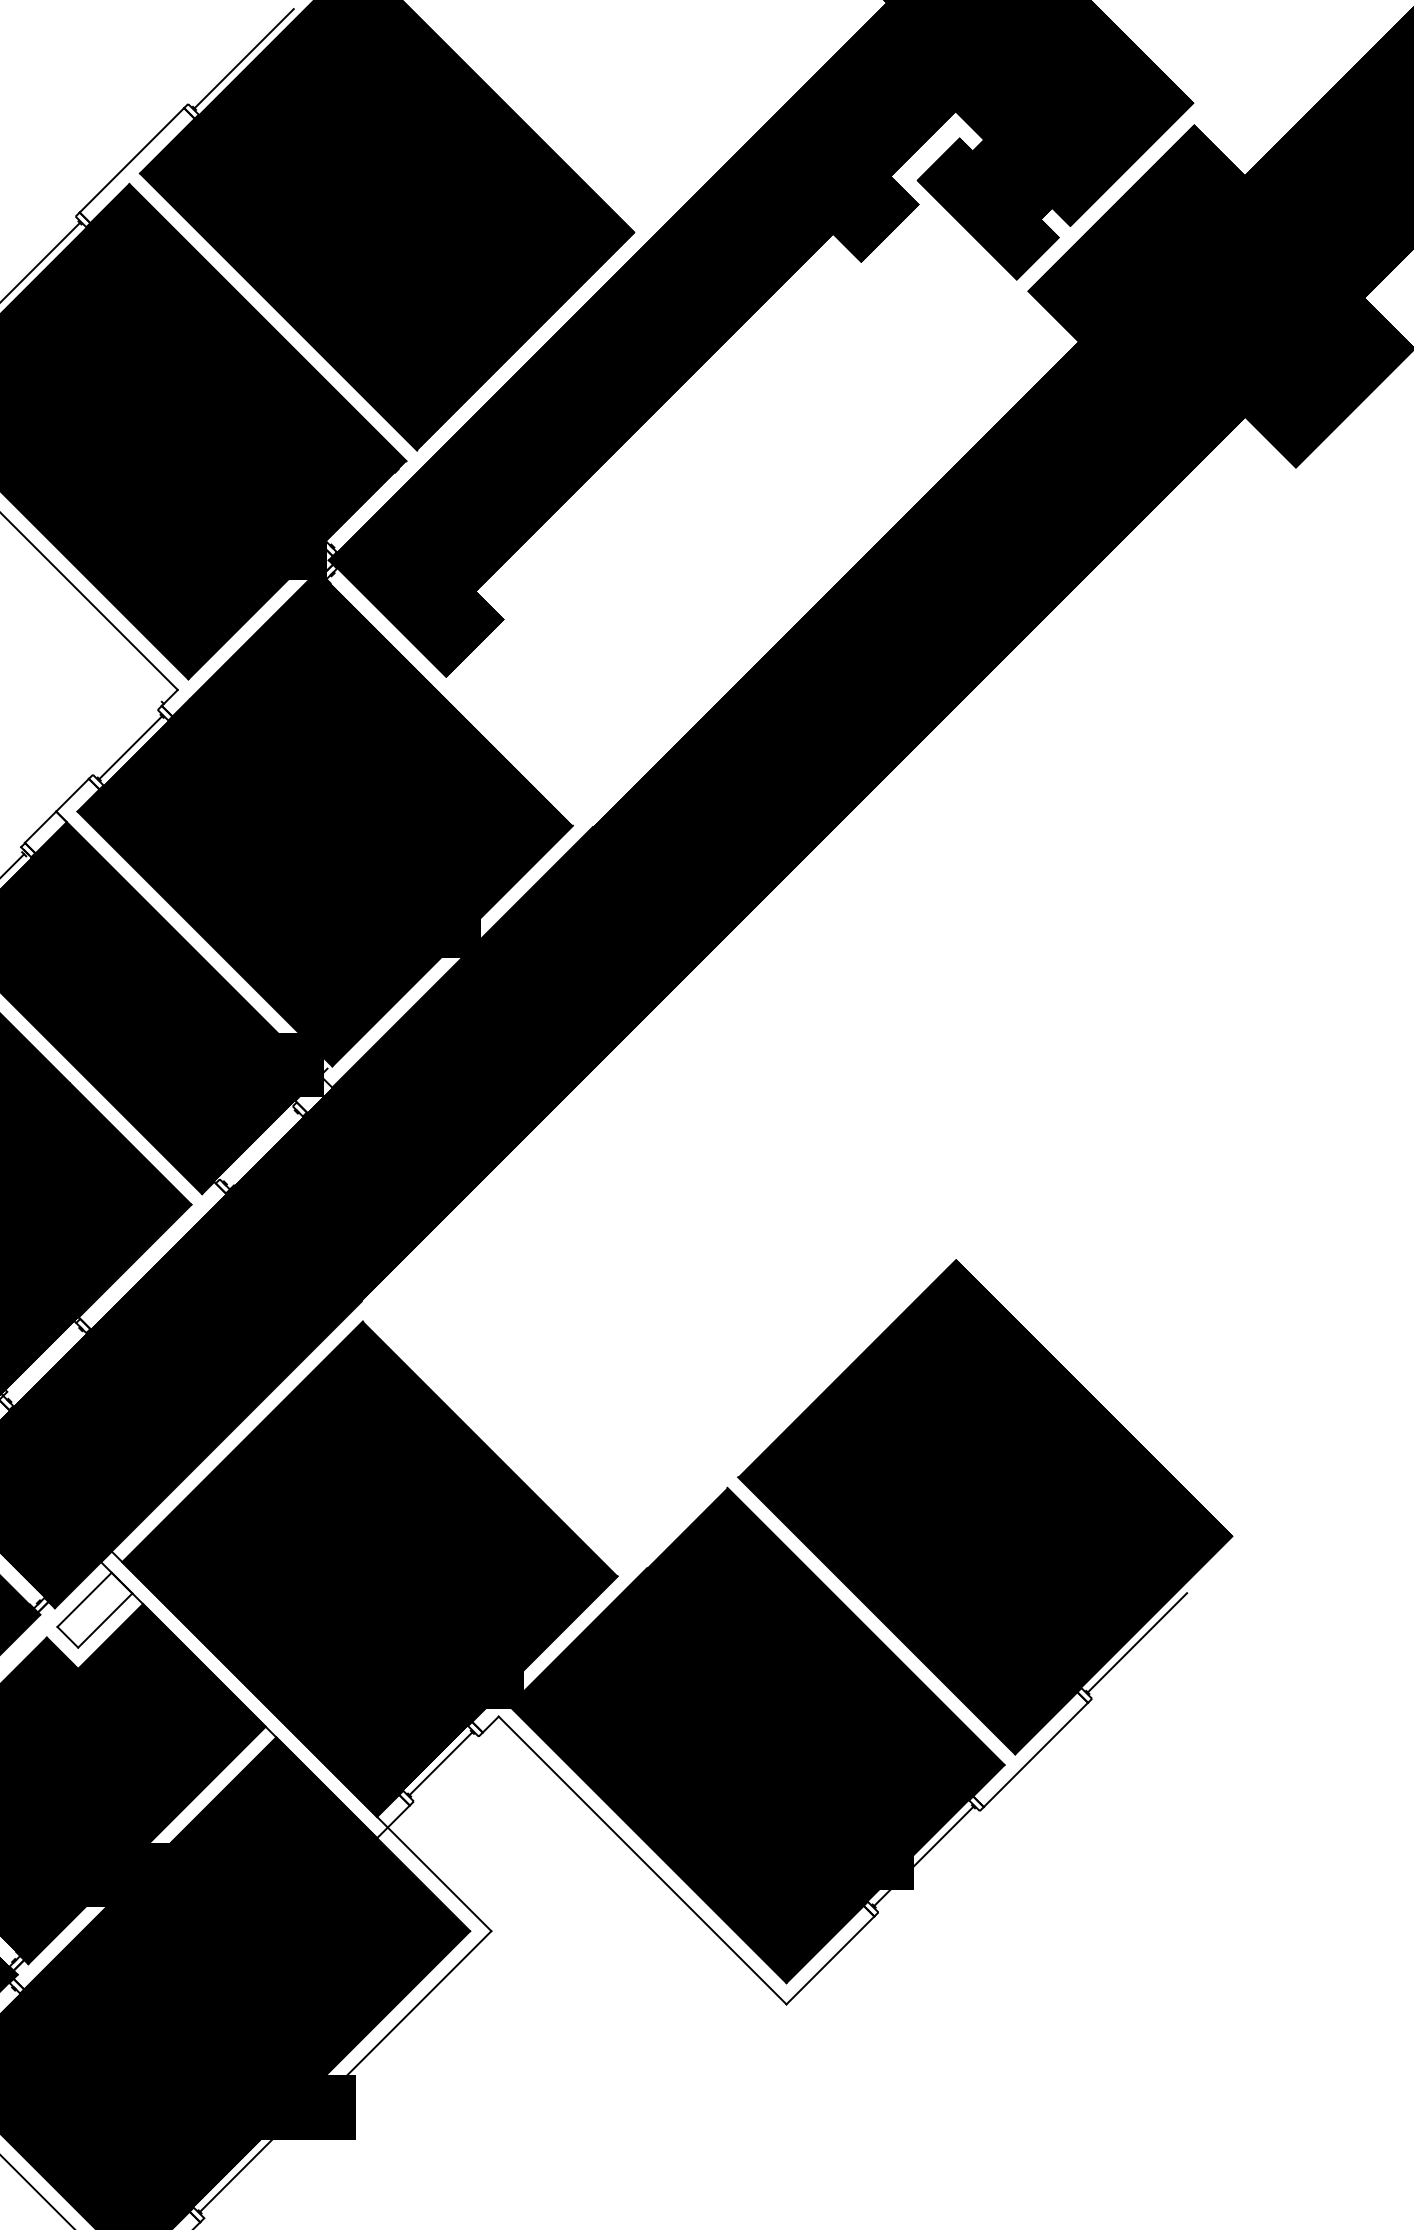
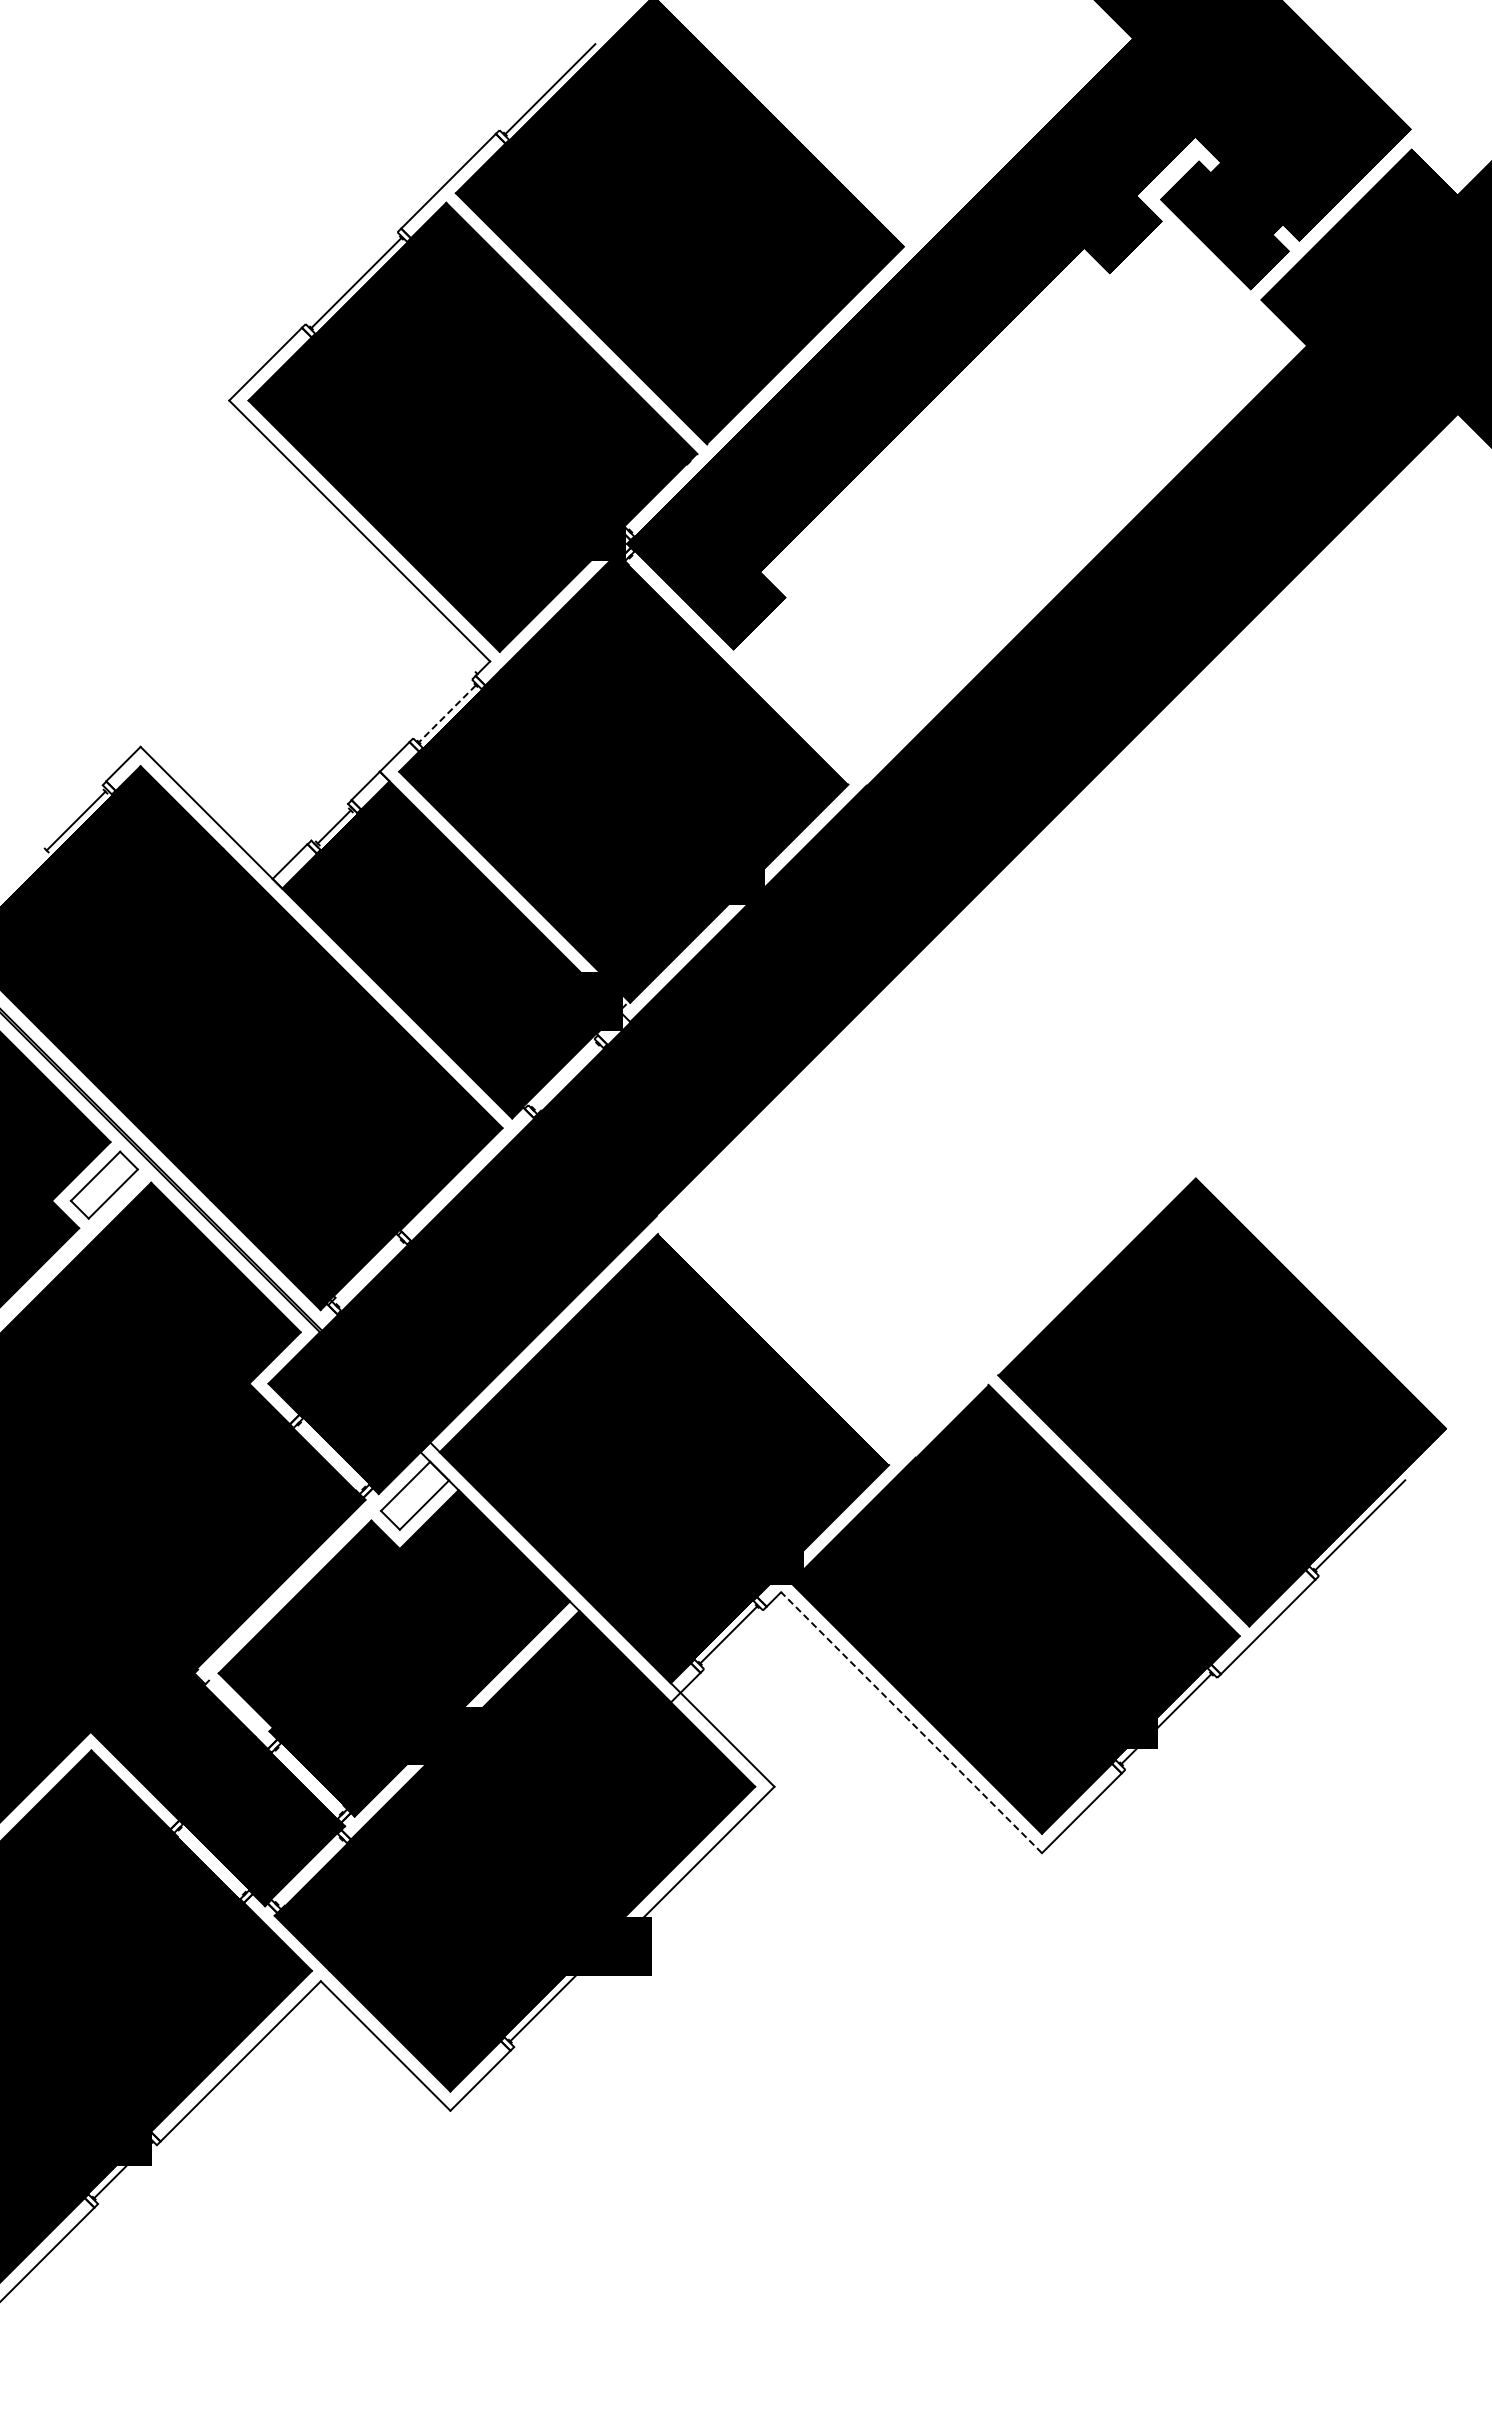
line: (130, 748) -> (447, 714), solid -> dashed
line: (642, 1860) -> (911, 1722), solid -> dashed

